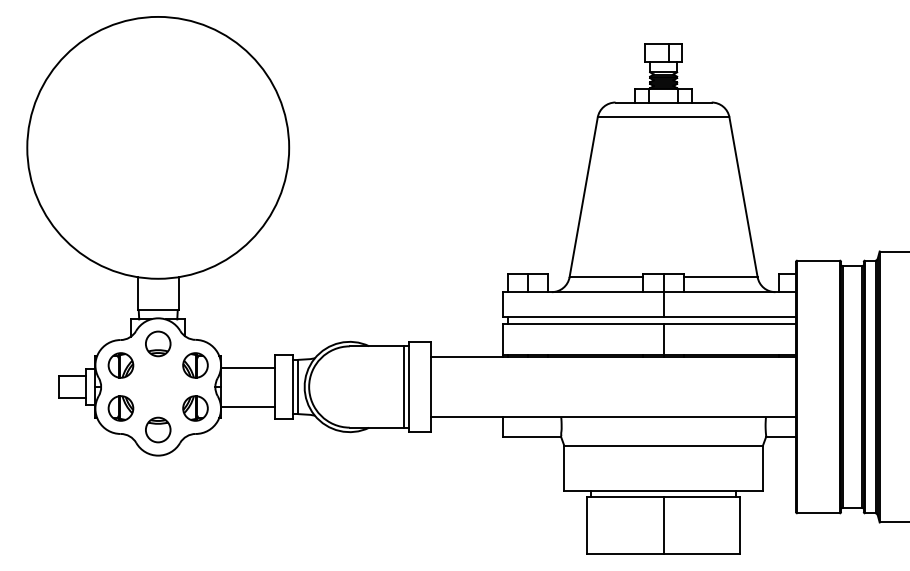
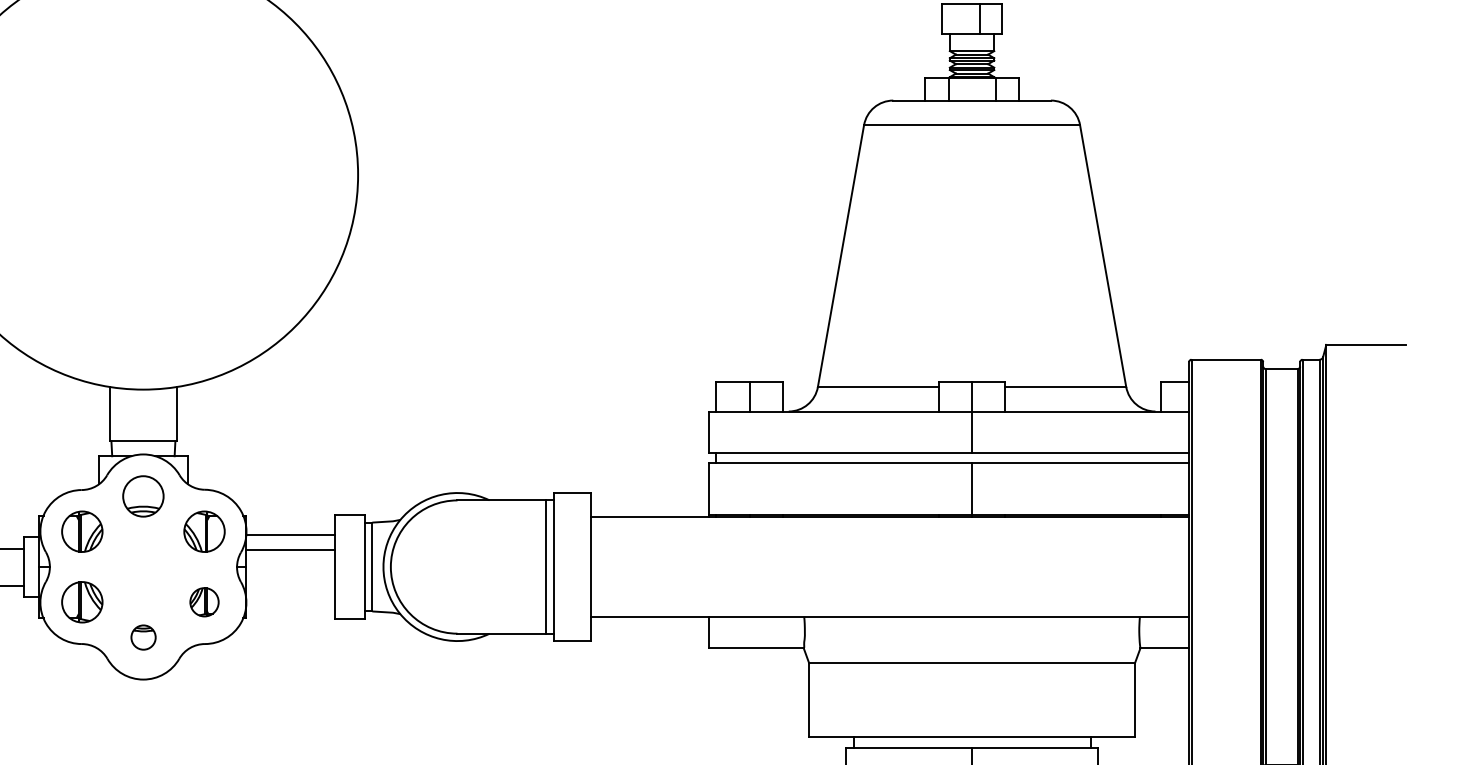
line: (248, 406) -> (291, 549), moved
part: (195, 408) -> (204, 602), size x0.7
part: (158, 429) -> (143, 636), size x0.6

